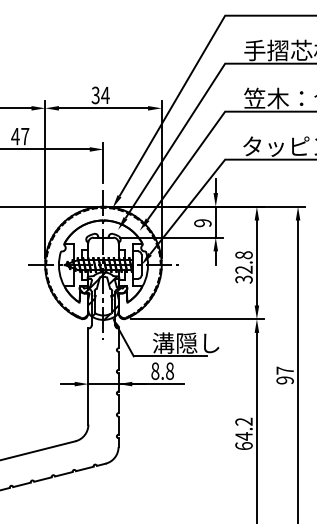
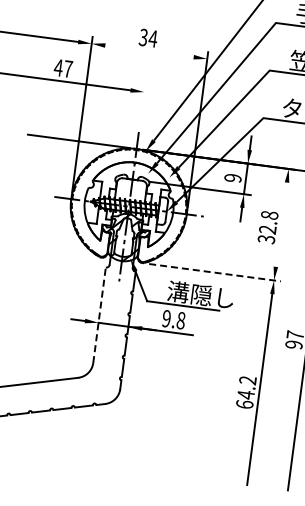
line: (103, 108) -> (149, 51), removed
line: (103, 162) -> (142, 105), removed
line: (256, 262) -> (281, 224), removed
line: (197, 319) -> (215, 272), solid -> dashed
text: (155, 370) -> (166, 318), 8.8 -> 9.8
line: (88, 376) -> (99, 315), solid -> dashed

